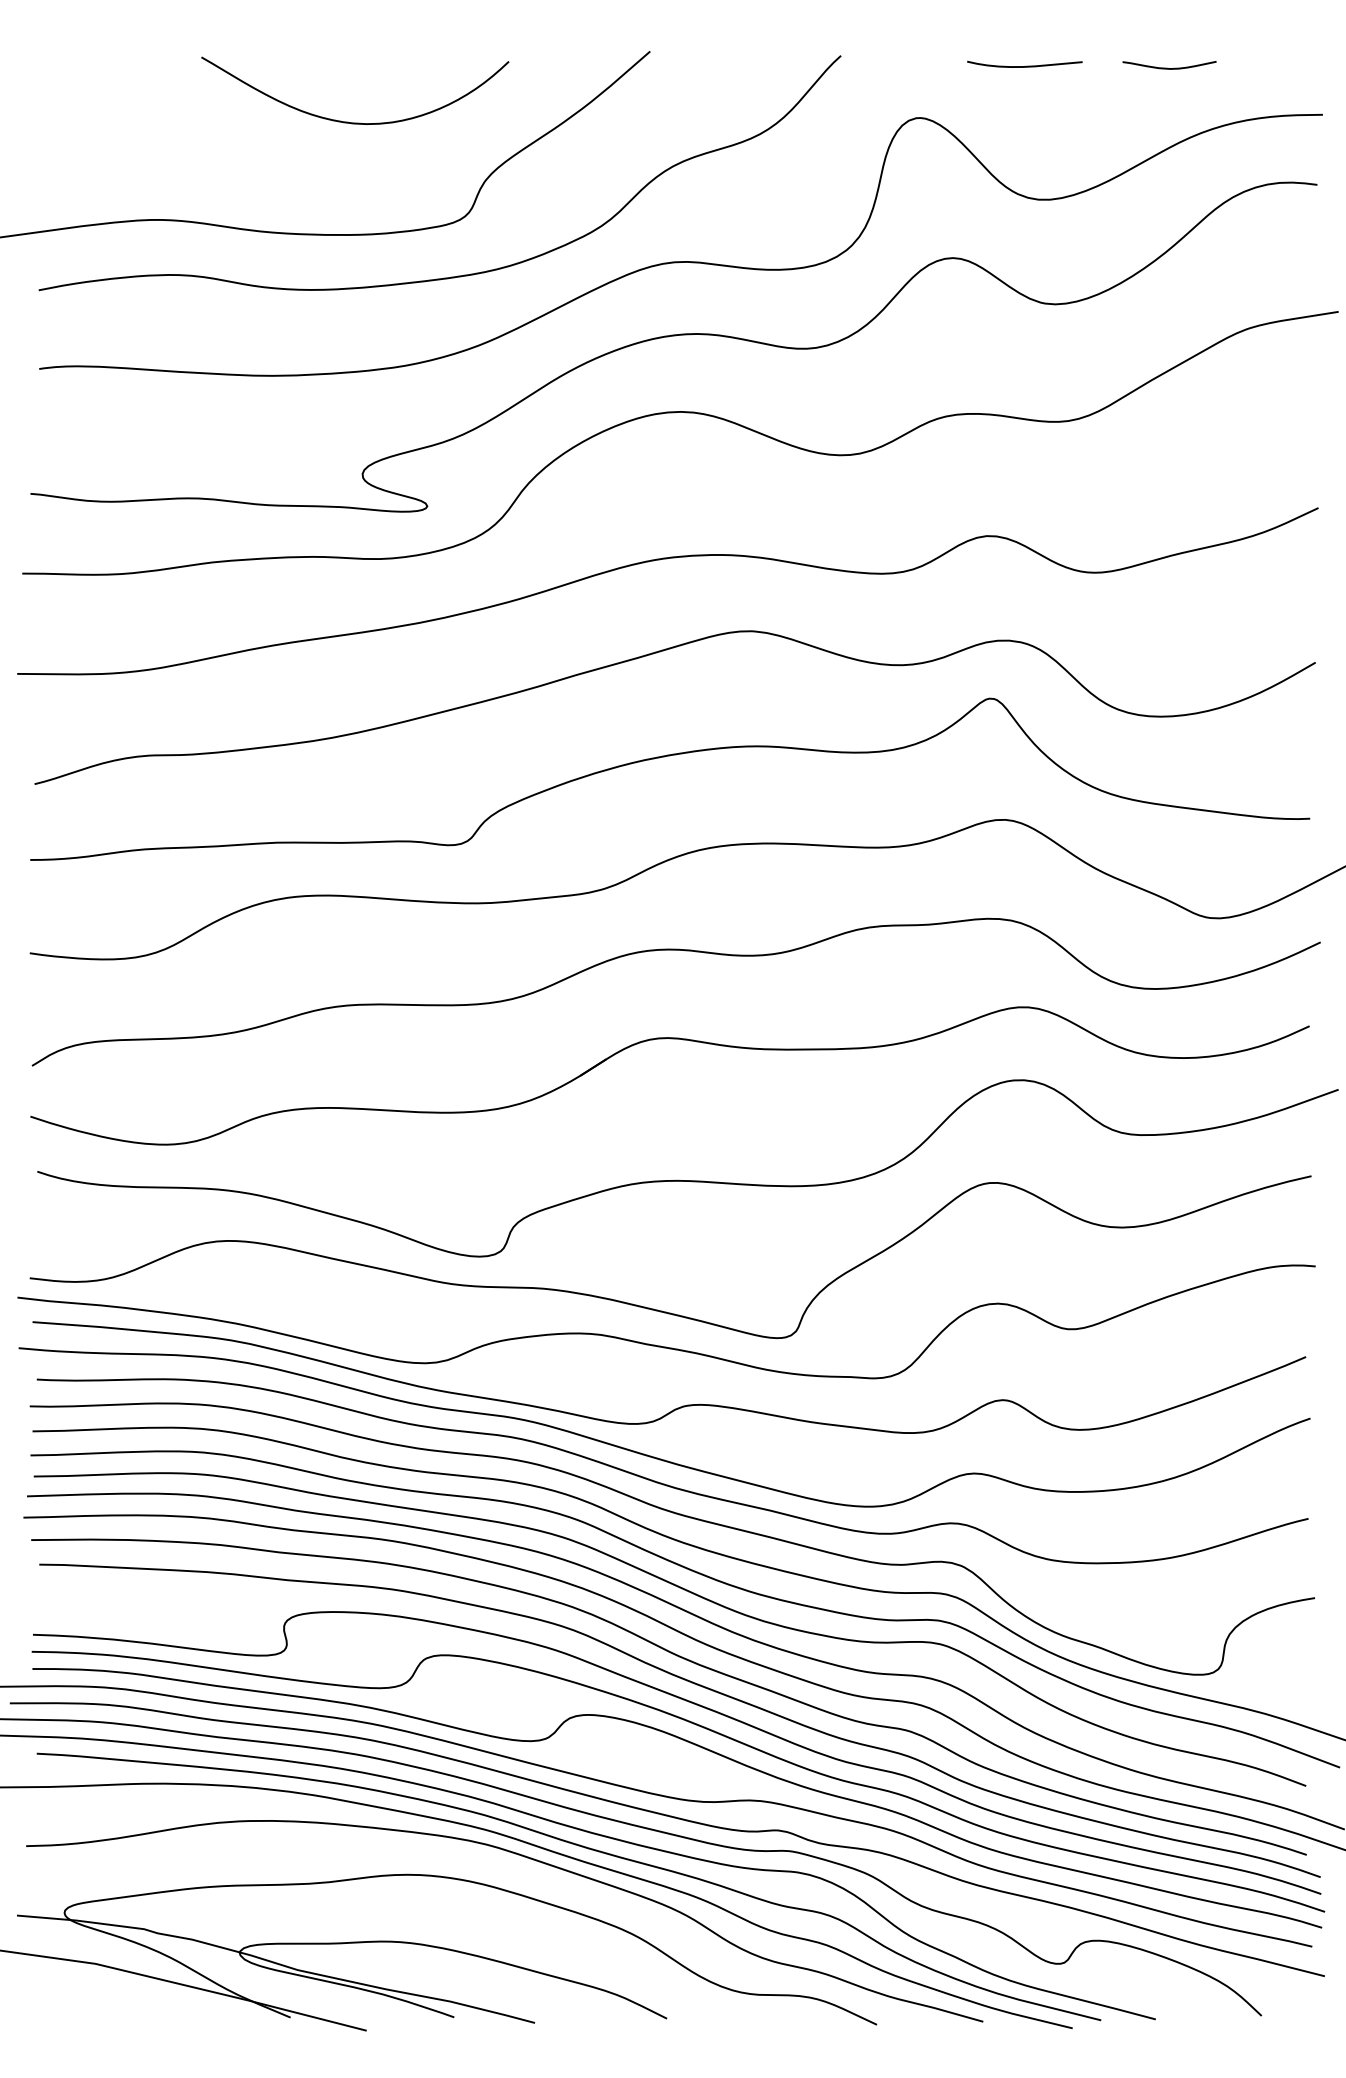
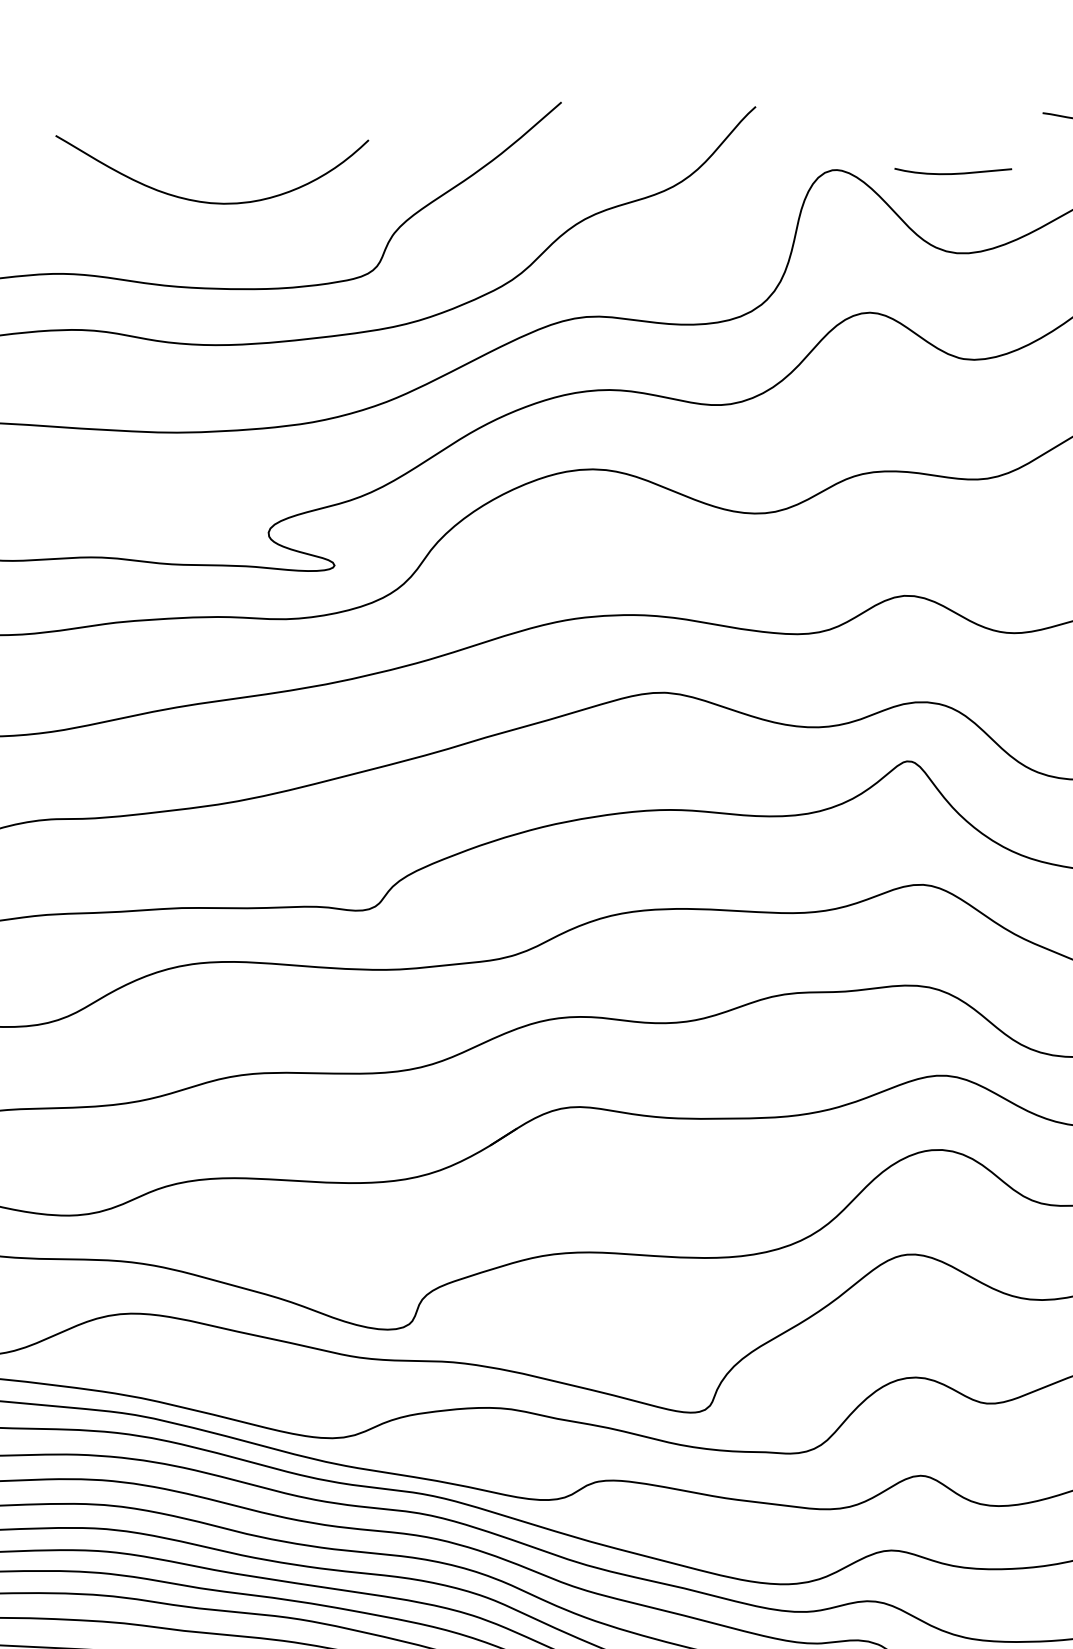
curve: (1026, 65) -> (954, 172), moved
curve: (348, 121) -> (205, 201), moved

